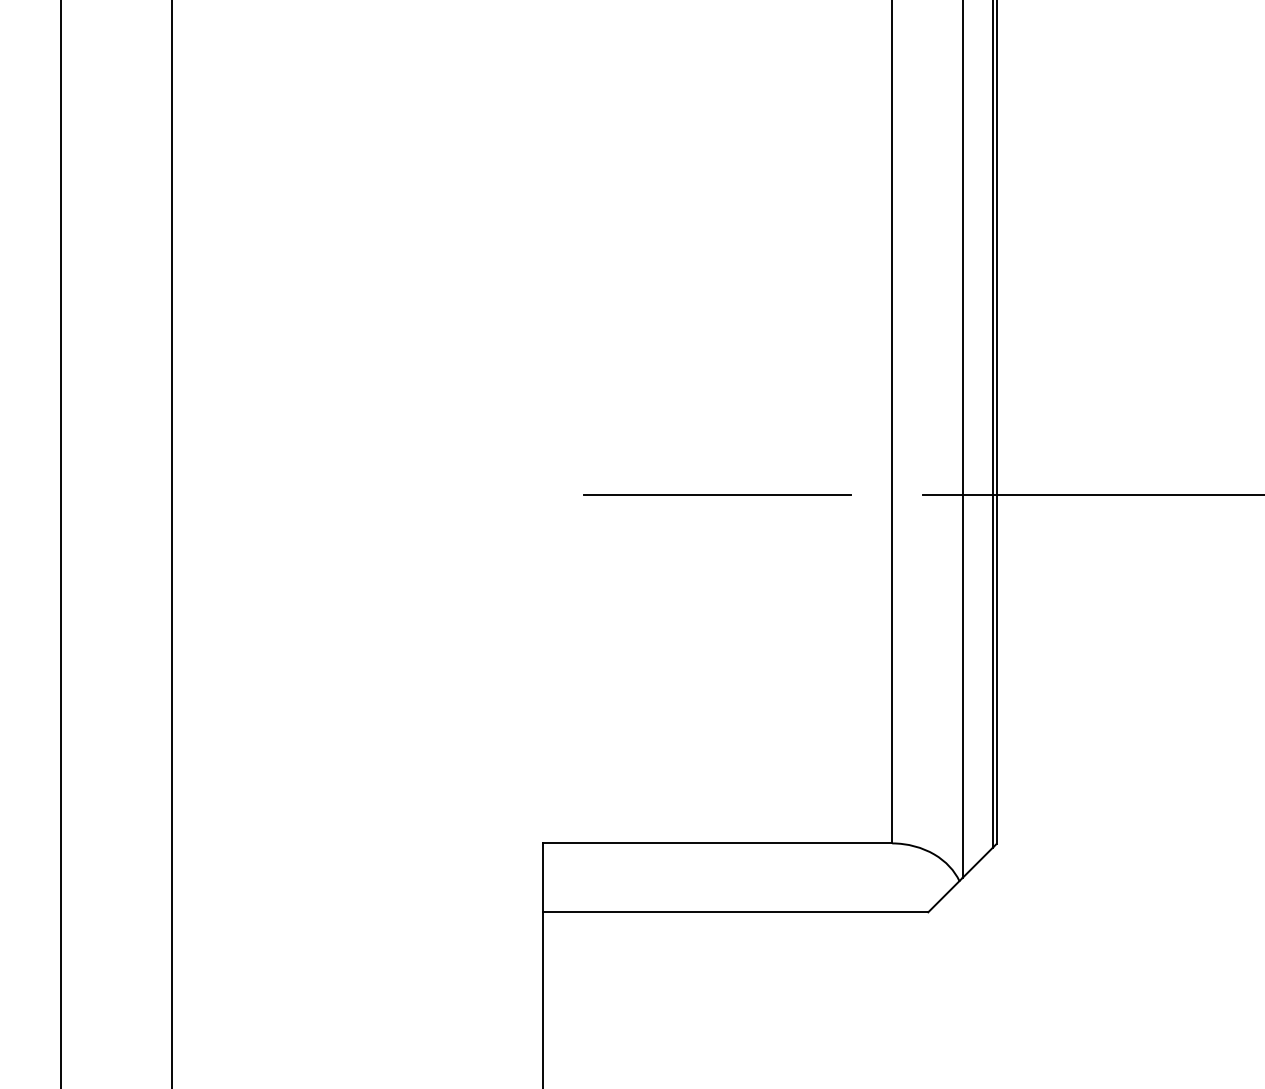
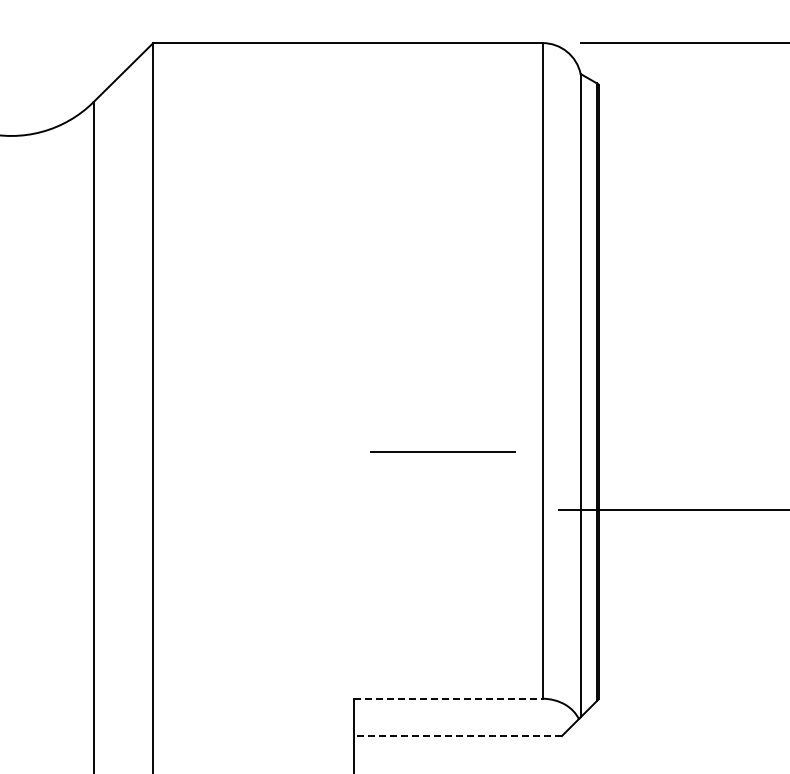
line: (716, 493) -> (442, 451), moved
line: (718, 842) -> (448, 698), solid -> dashed
line: (734, 911) -> (457, 735), solid -> dashed

